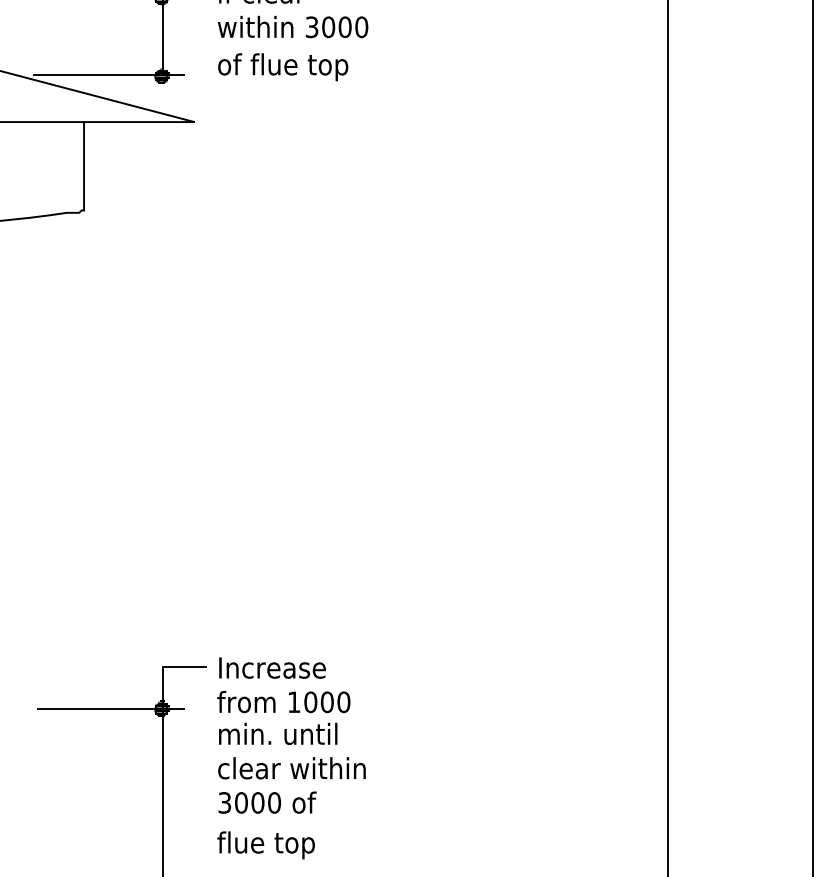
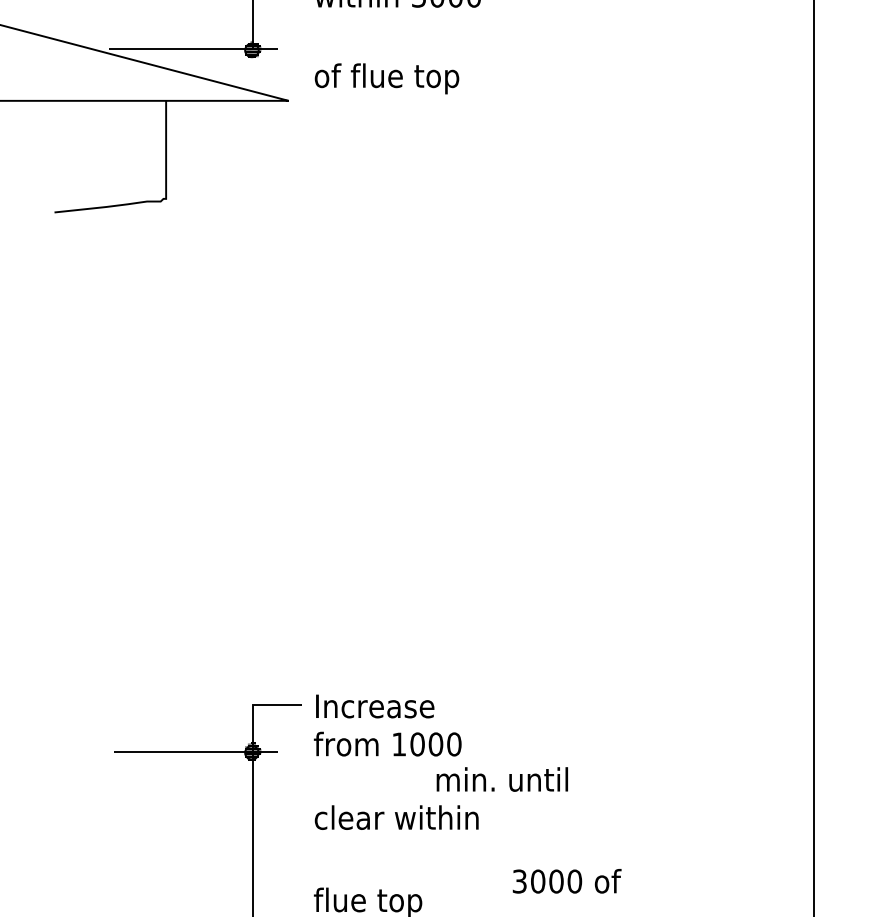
text: (283, 67) -> (387, 79), moved
text: (278, 733) -> (502, 779), moved
text: (267, 802) -> (567, 881), moved

